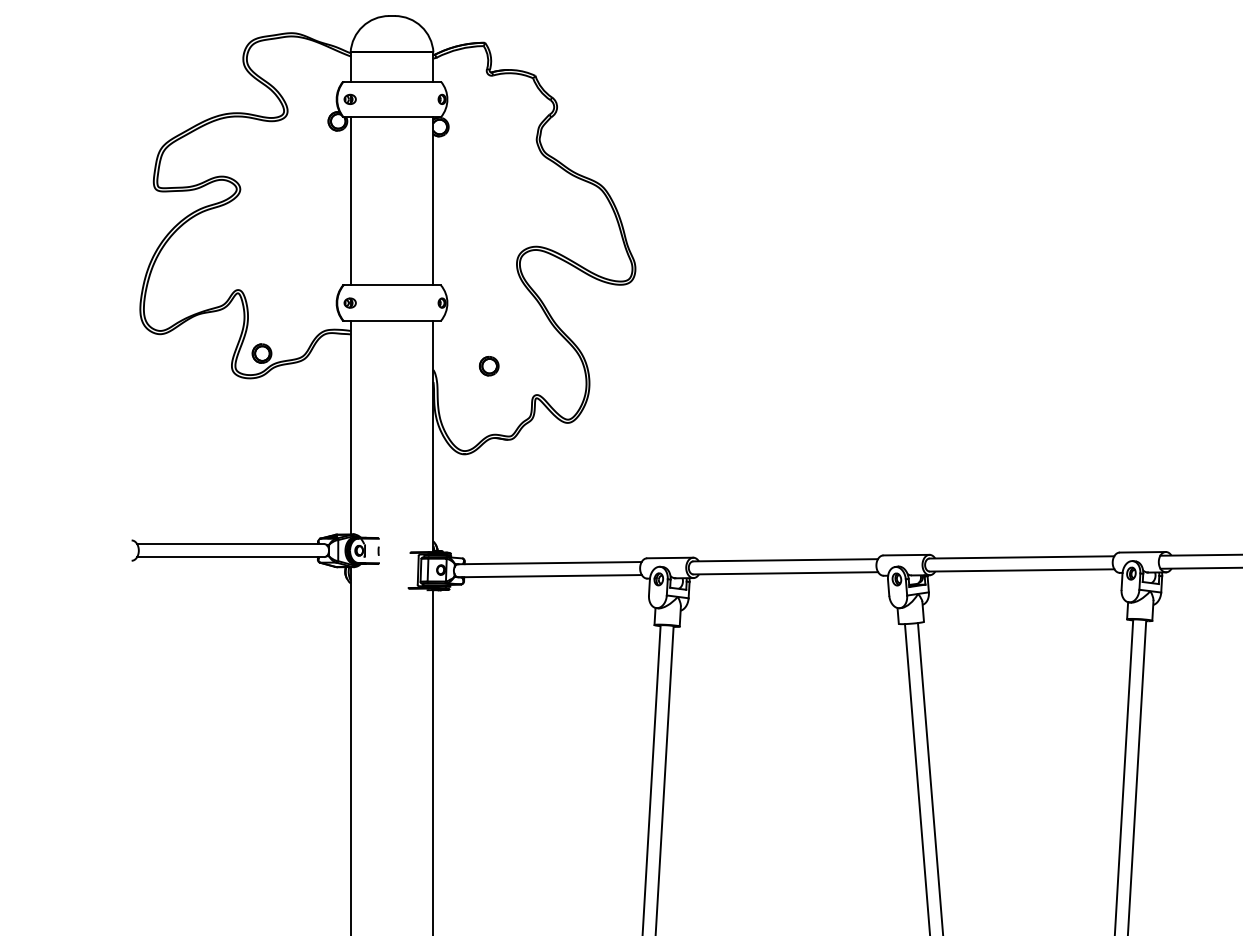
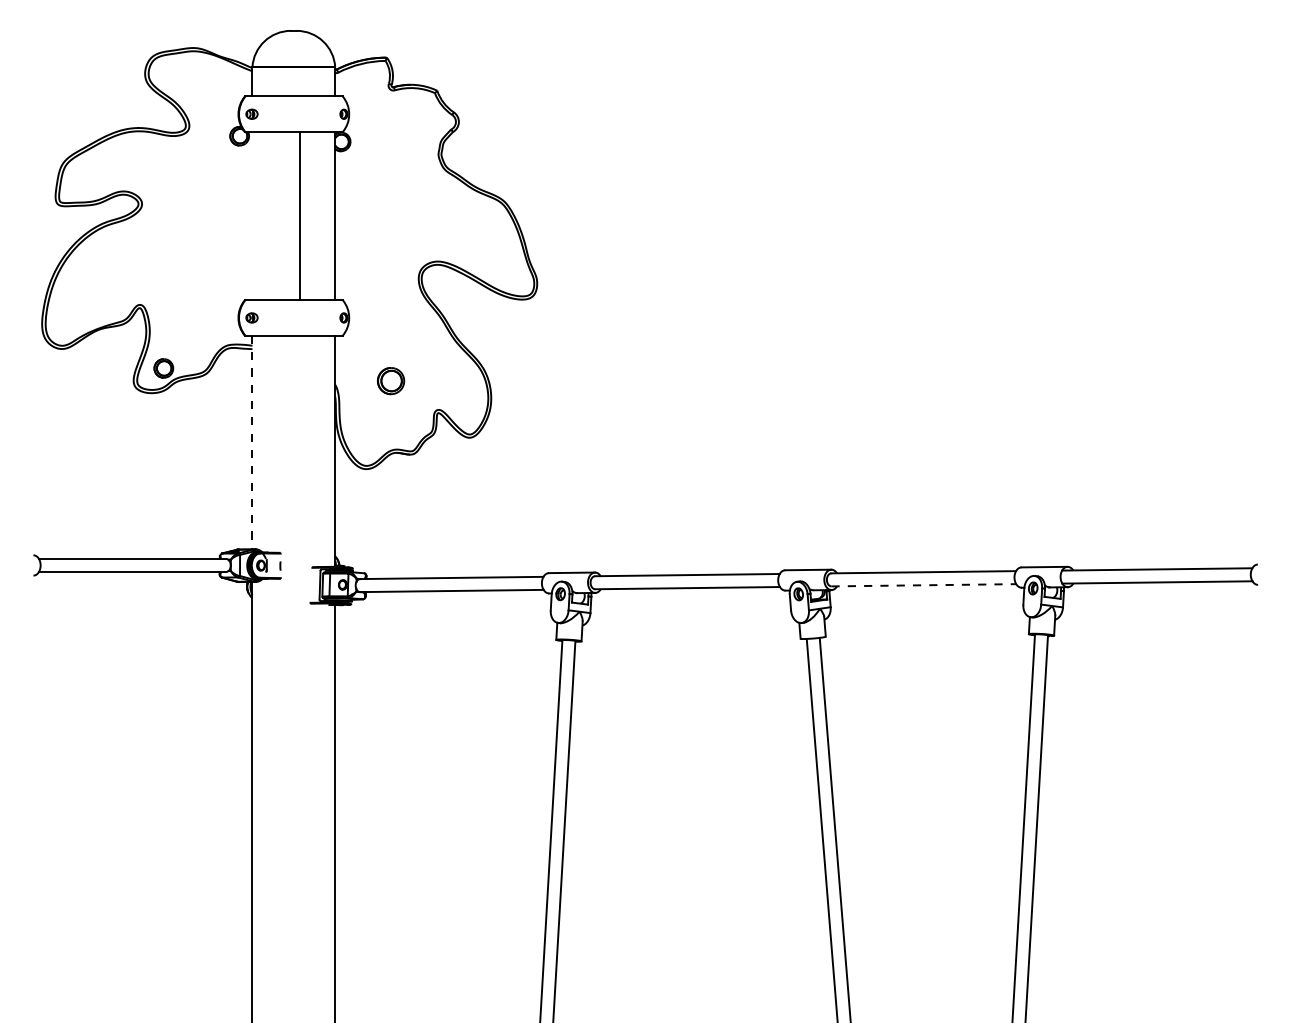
line: (350, 201) -> (300, 216), moved
part: (488, 365) -> (390, 380), size x1.4
line: (350, 427) -> (252, 442), solid -> dashed
line: (1022, 570) -> (924, 585), solid -> dashed

